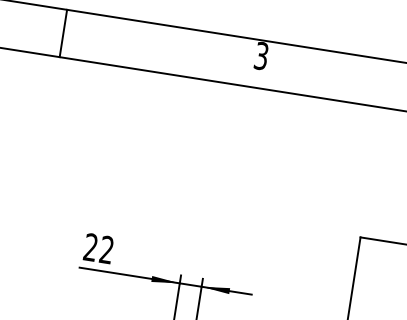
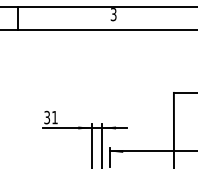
text: (97, 248) -> (50, 117), 22 -> 31

